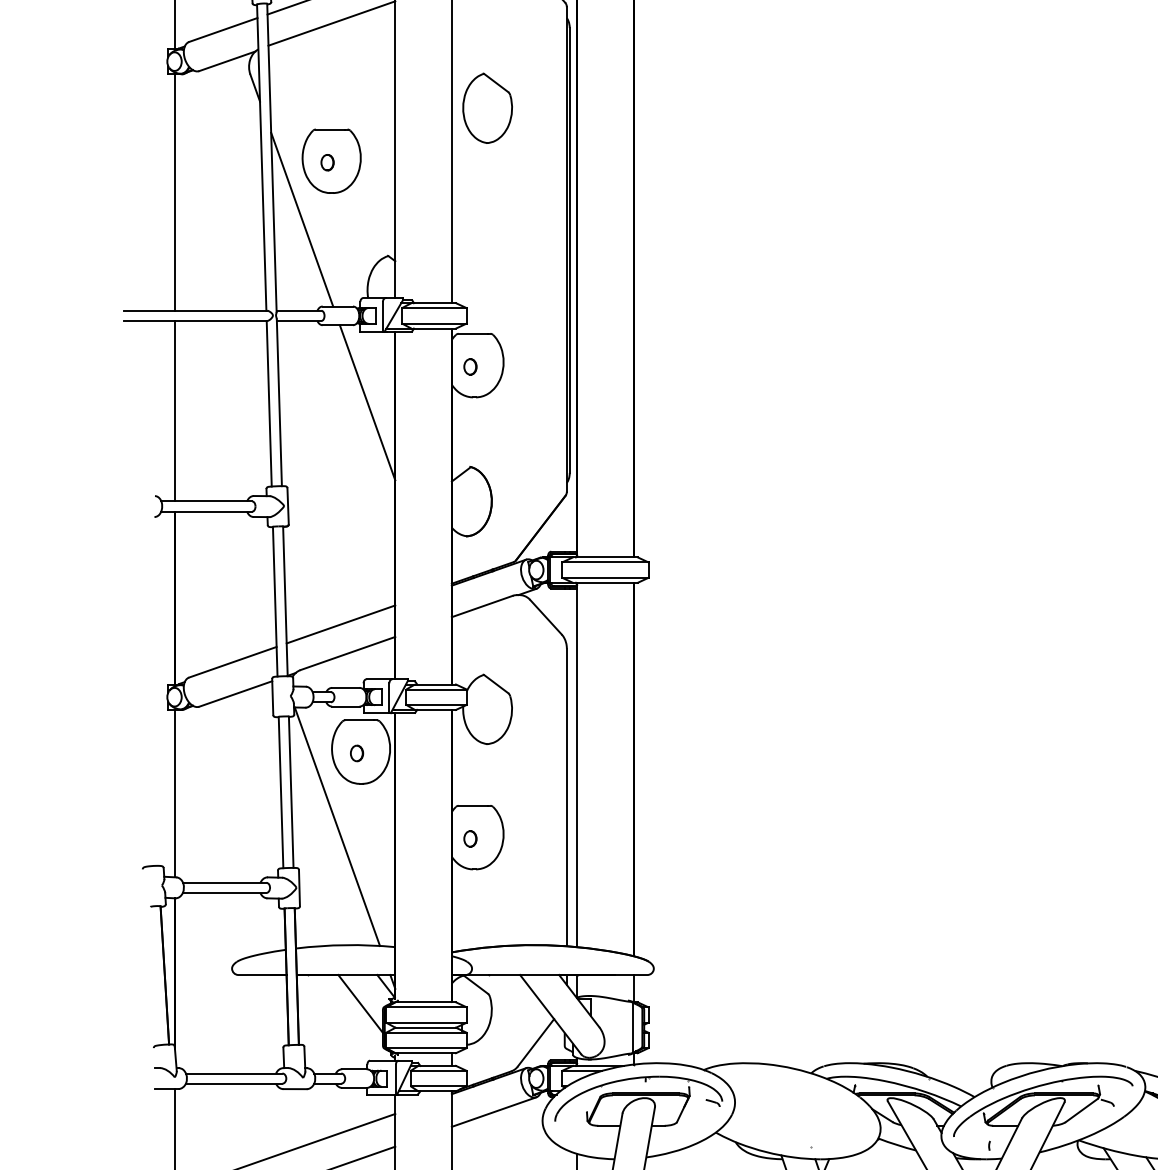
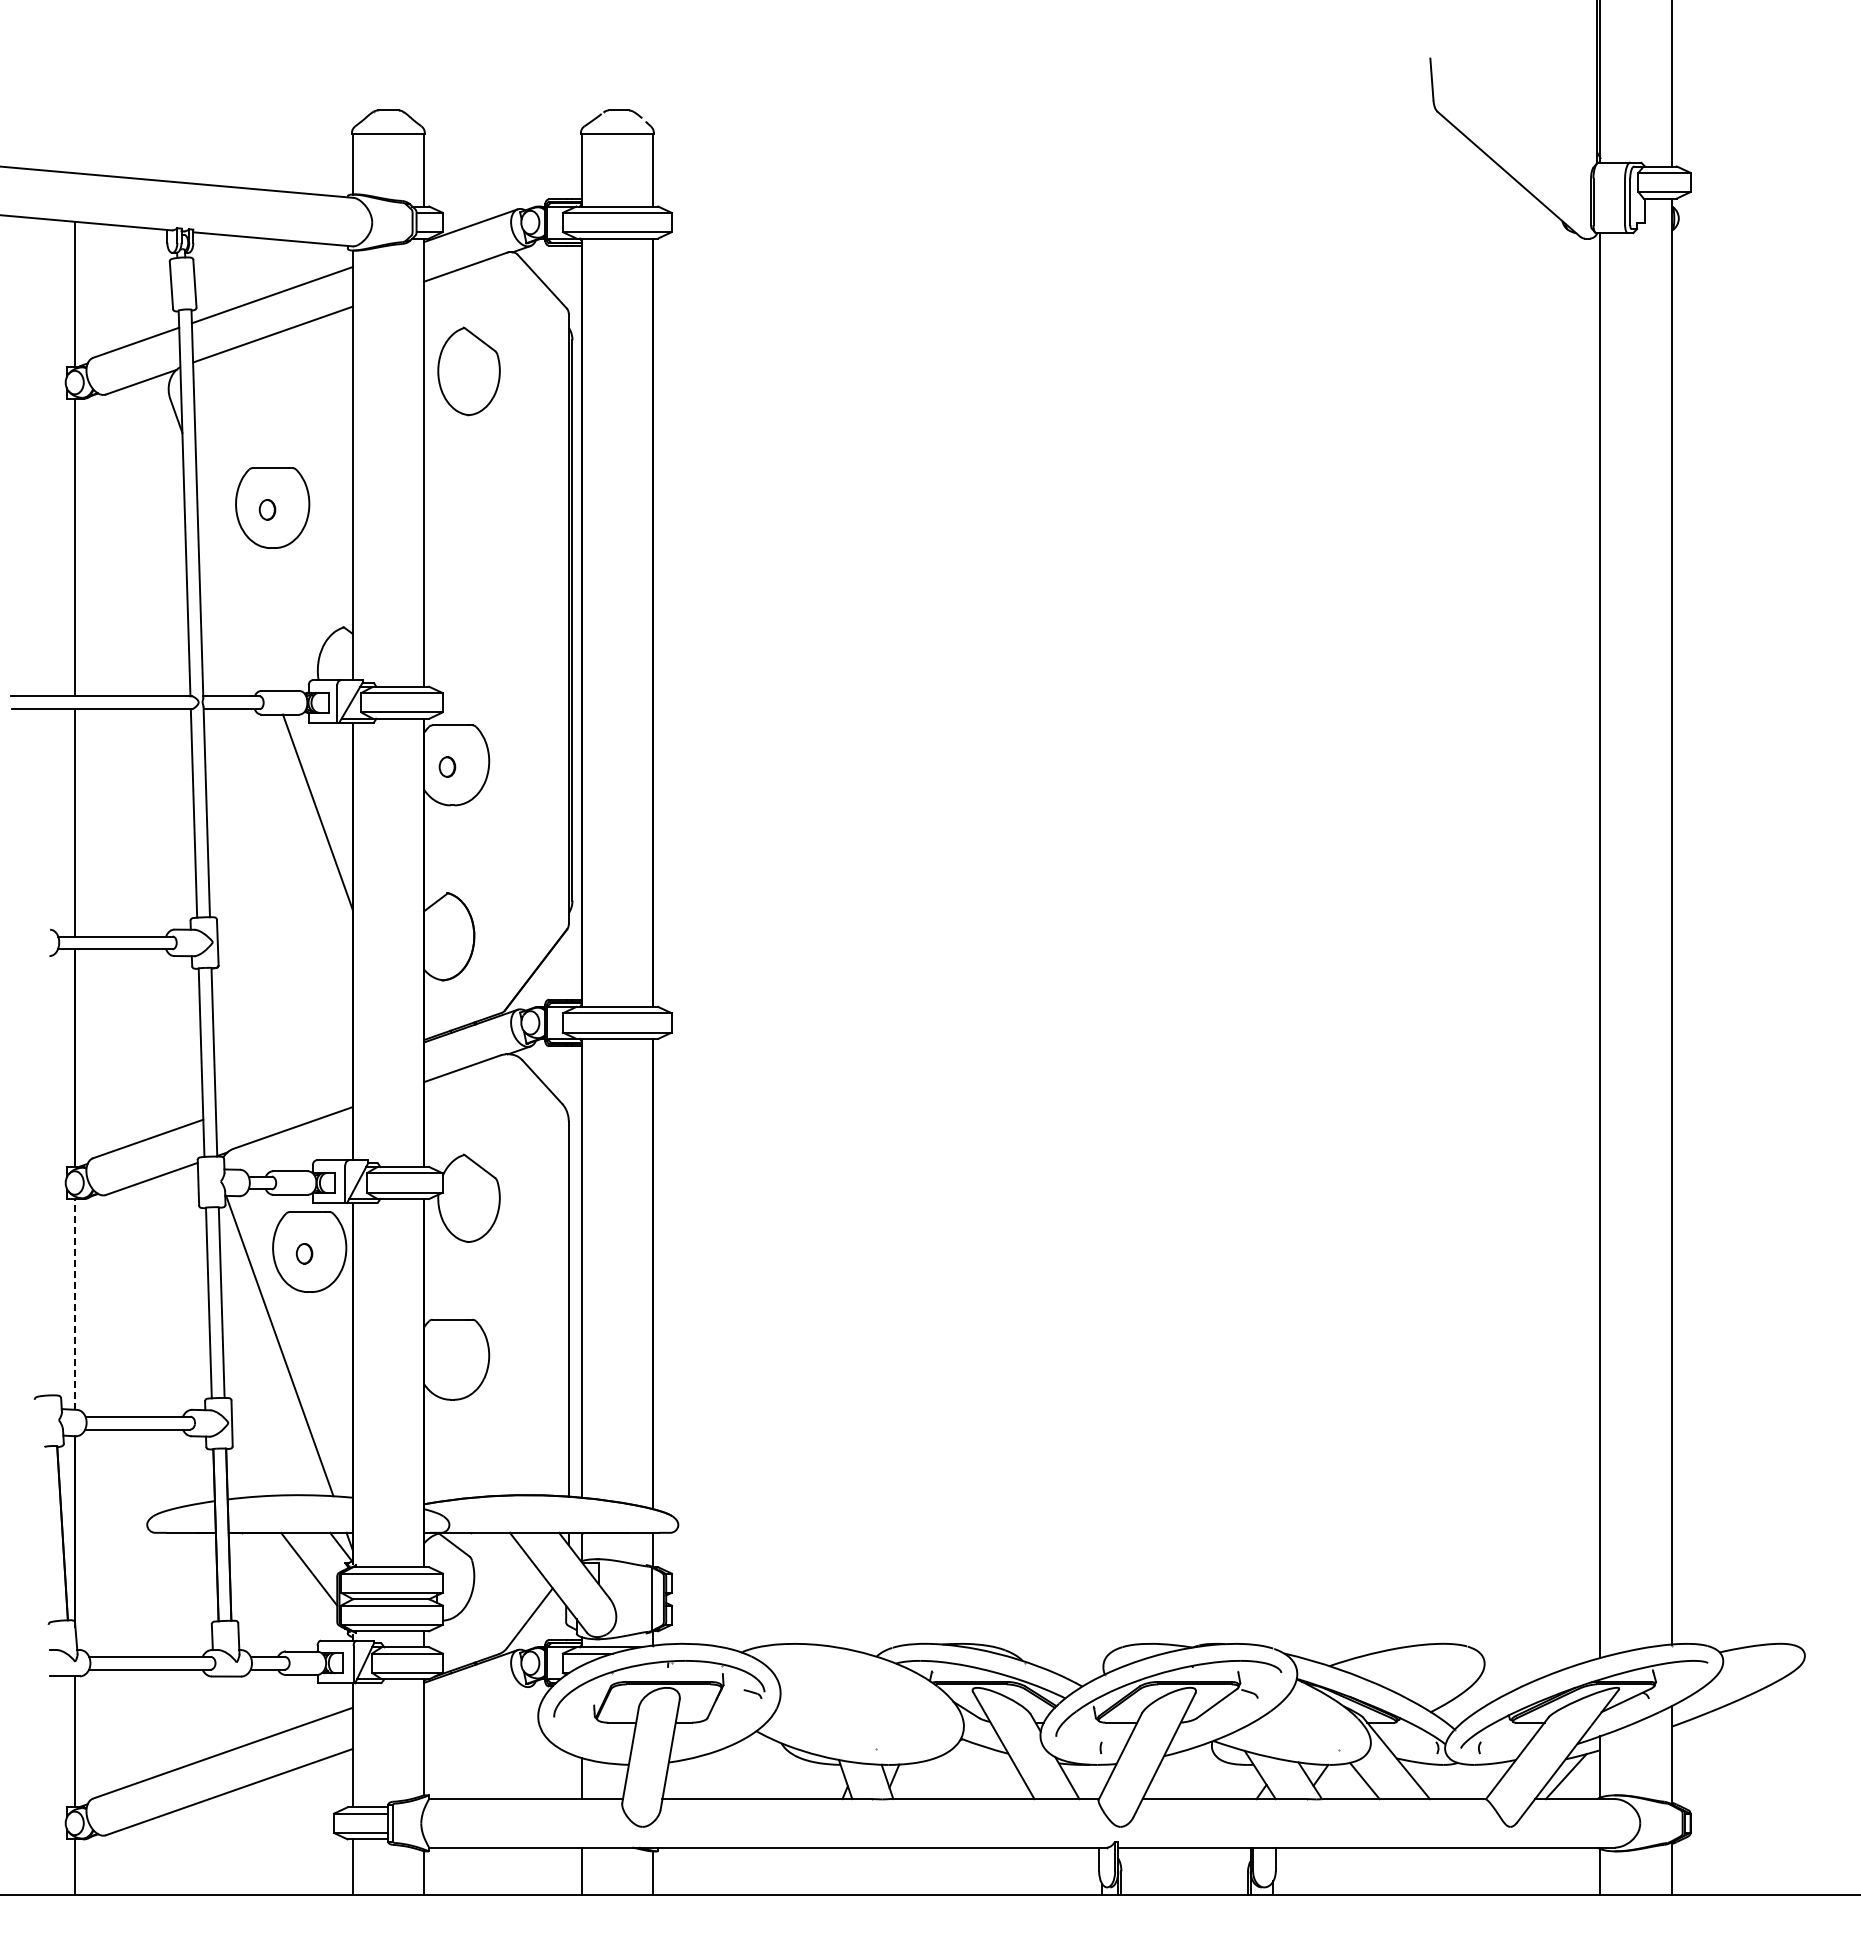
part: (487, 108) -> (468, 371), moved
line: (302, 219) -> (235, 581), removed
line: (341, 624) -> (284, 1091), removed
line: (175, 792) -> (75, 1303), solid -> dashed
part: (470, 838) -> (447, 1361), removed
line: (494, 1112) -> (477, 1705), removed

